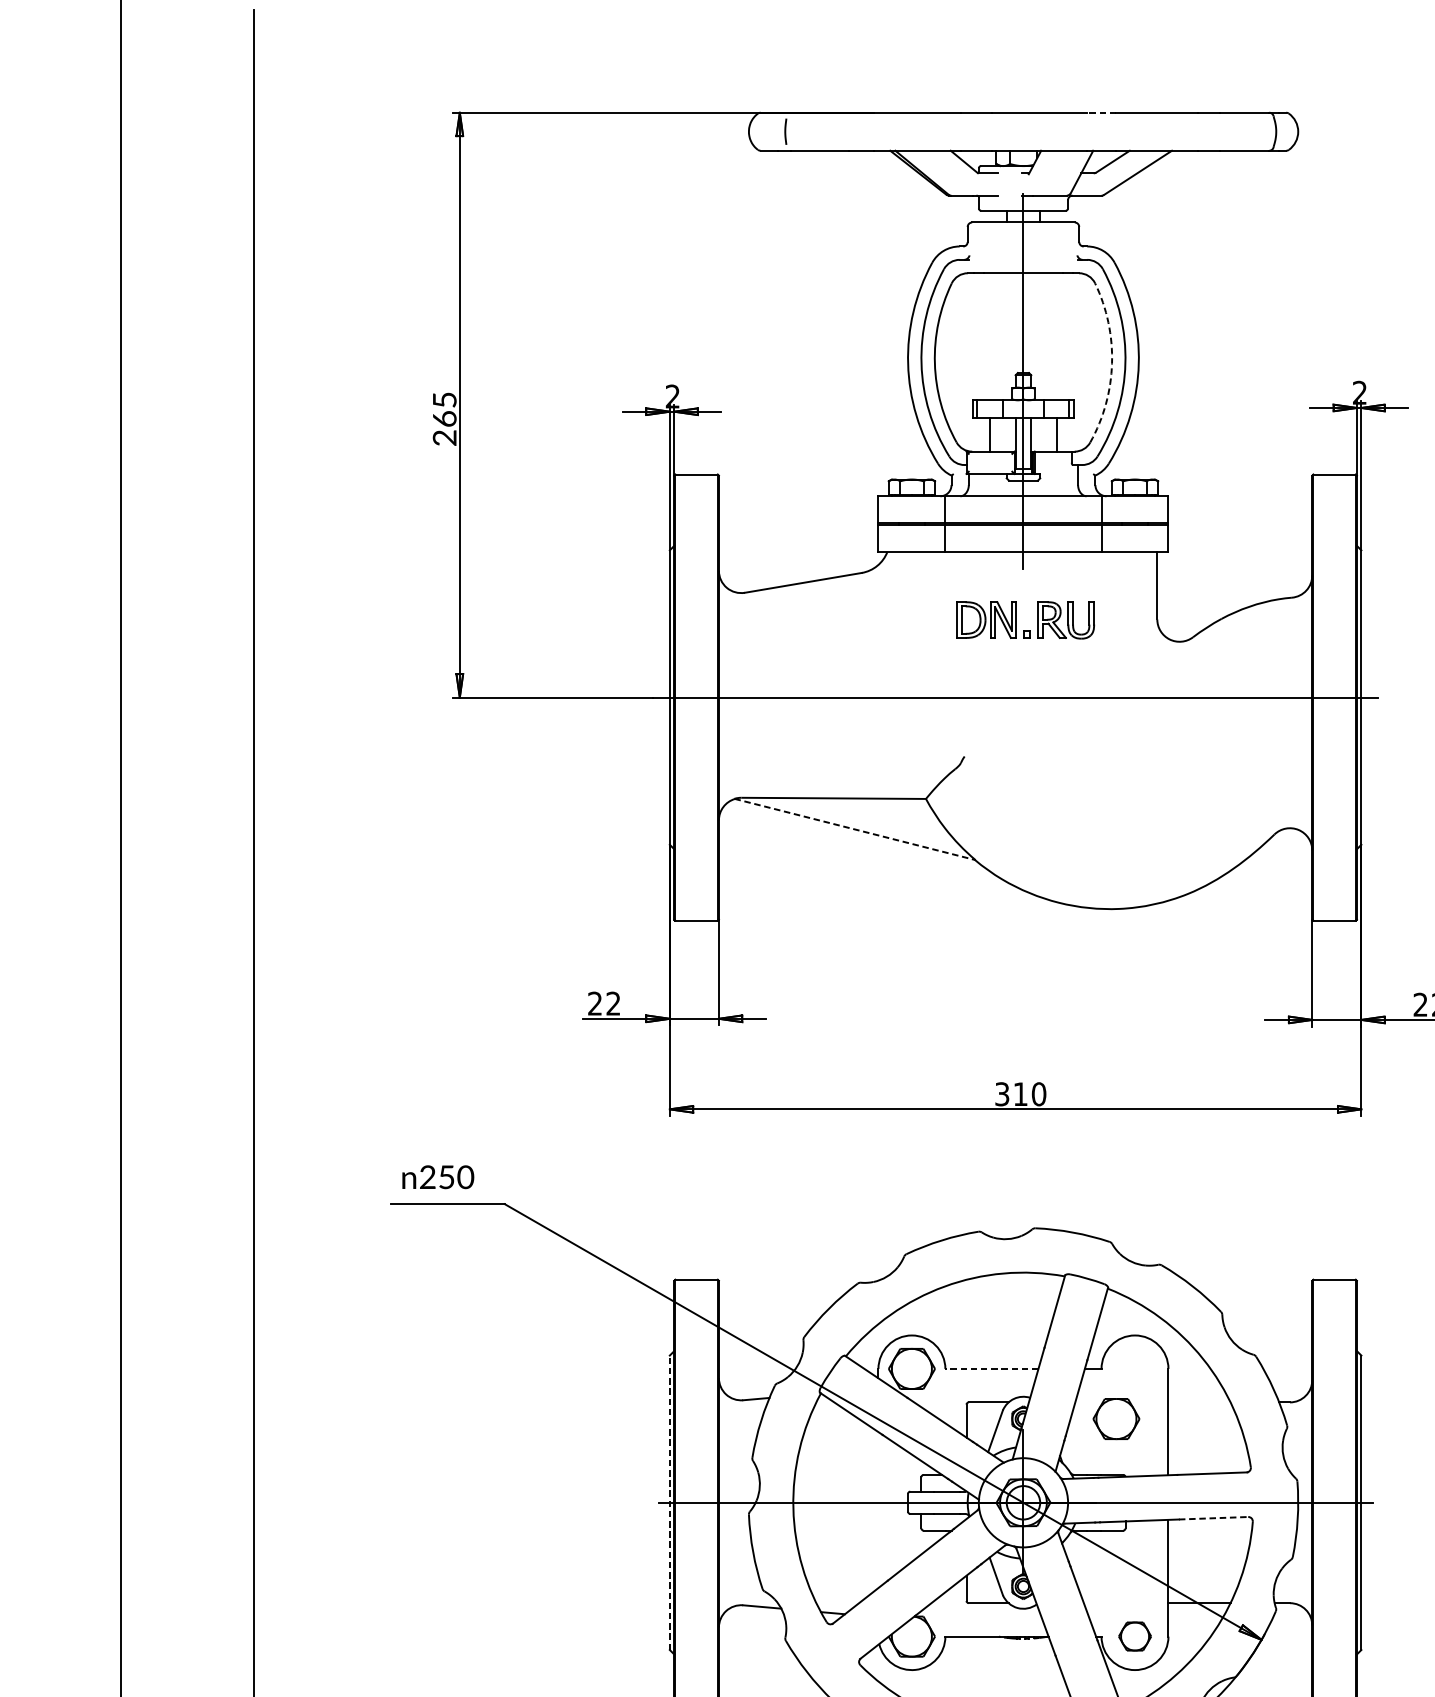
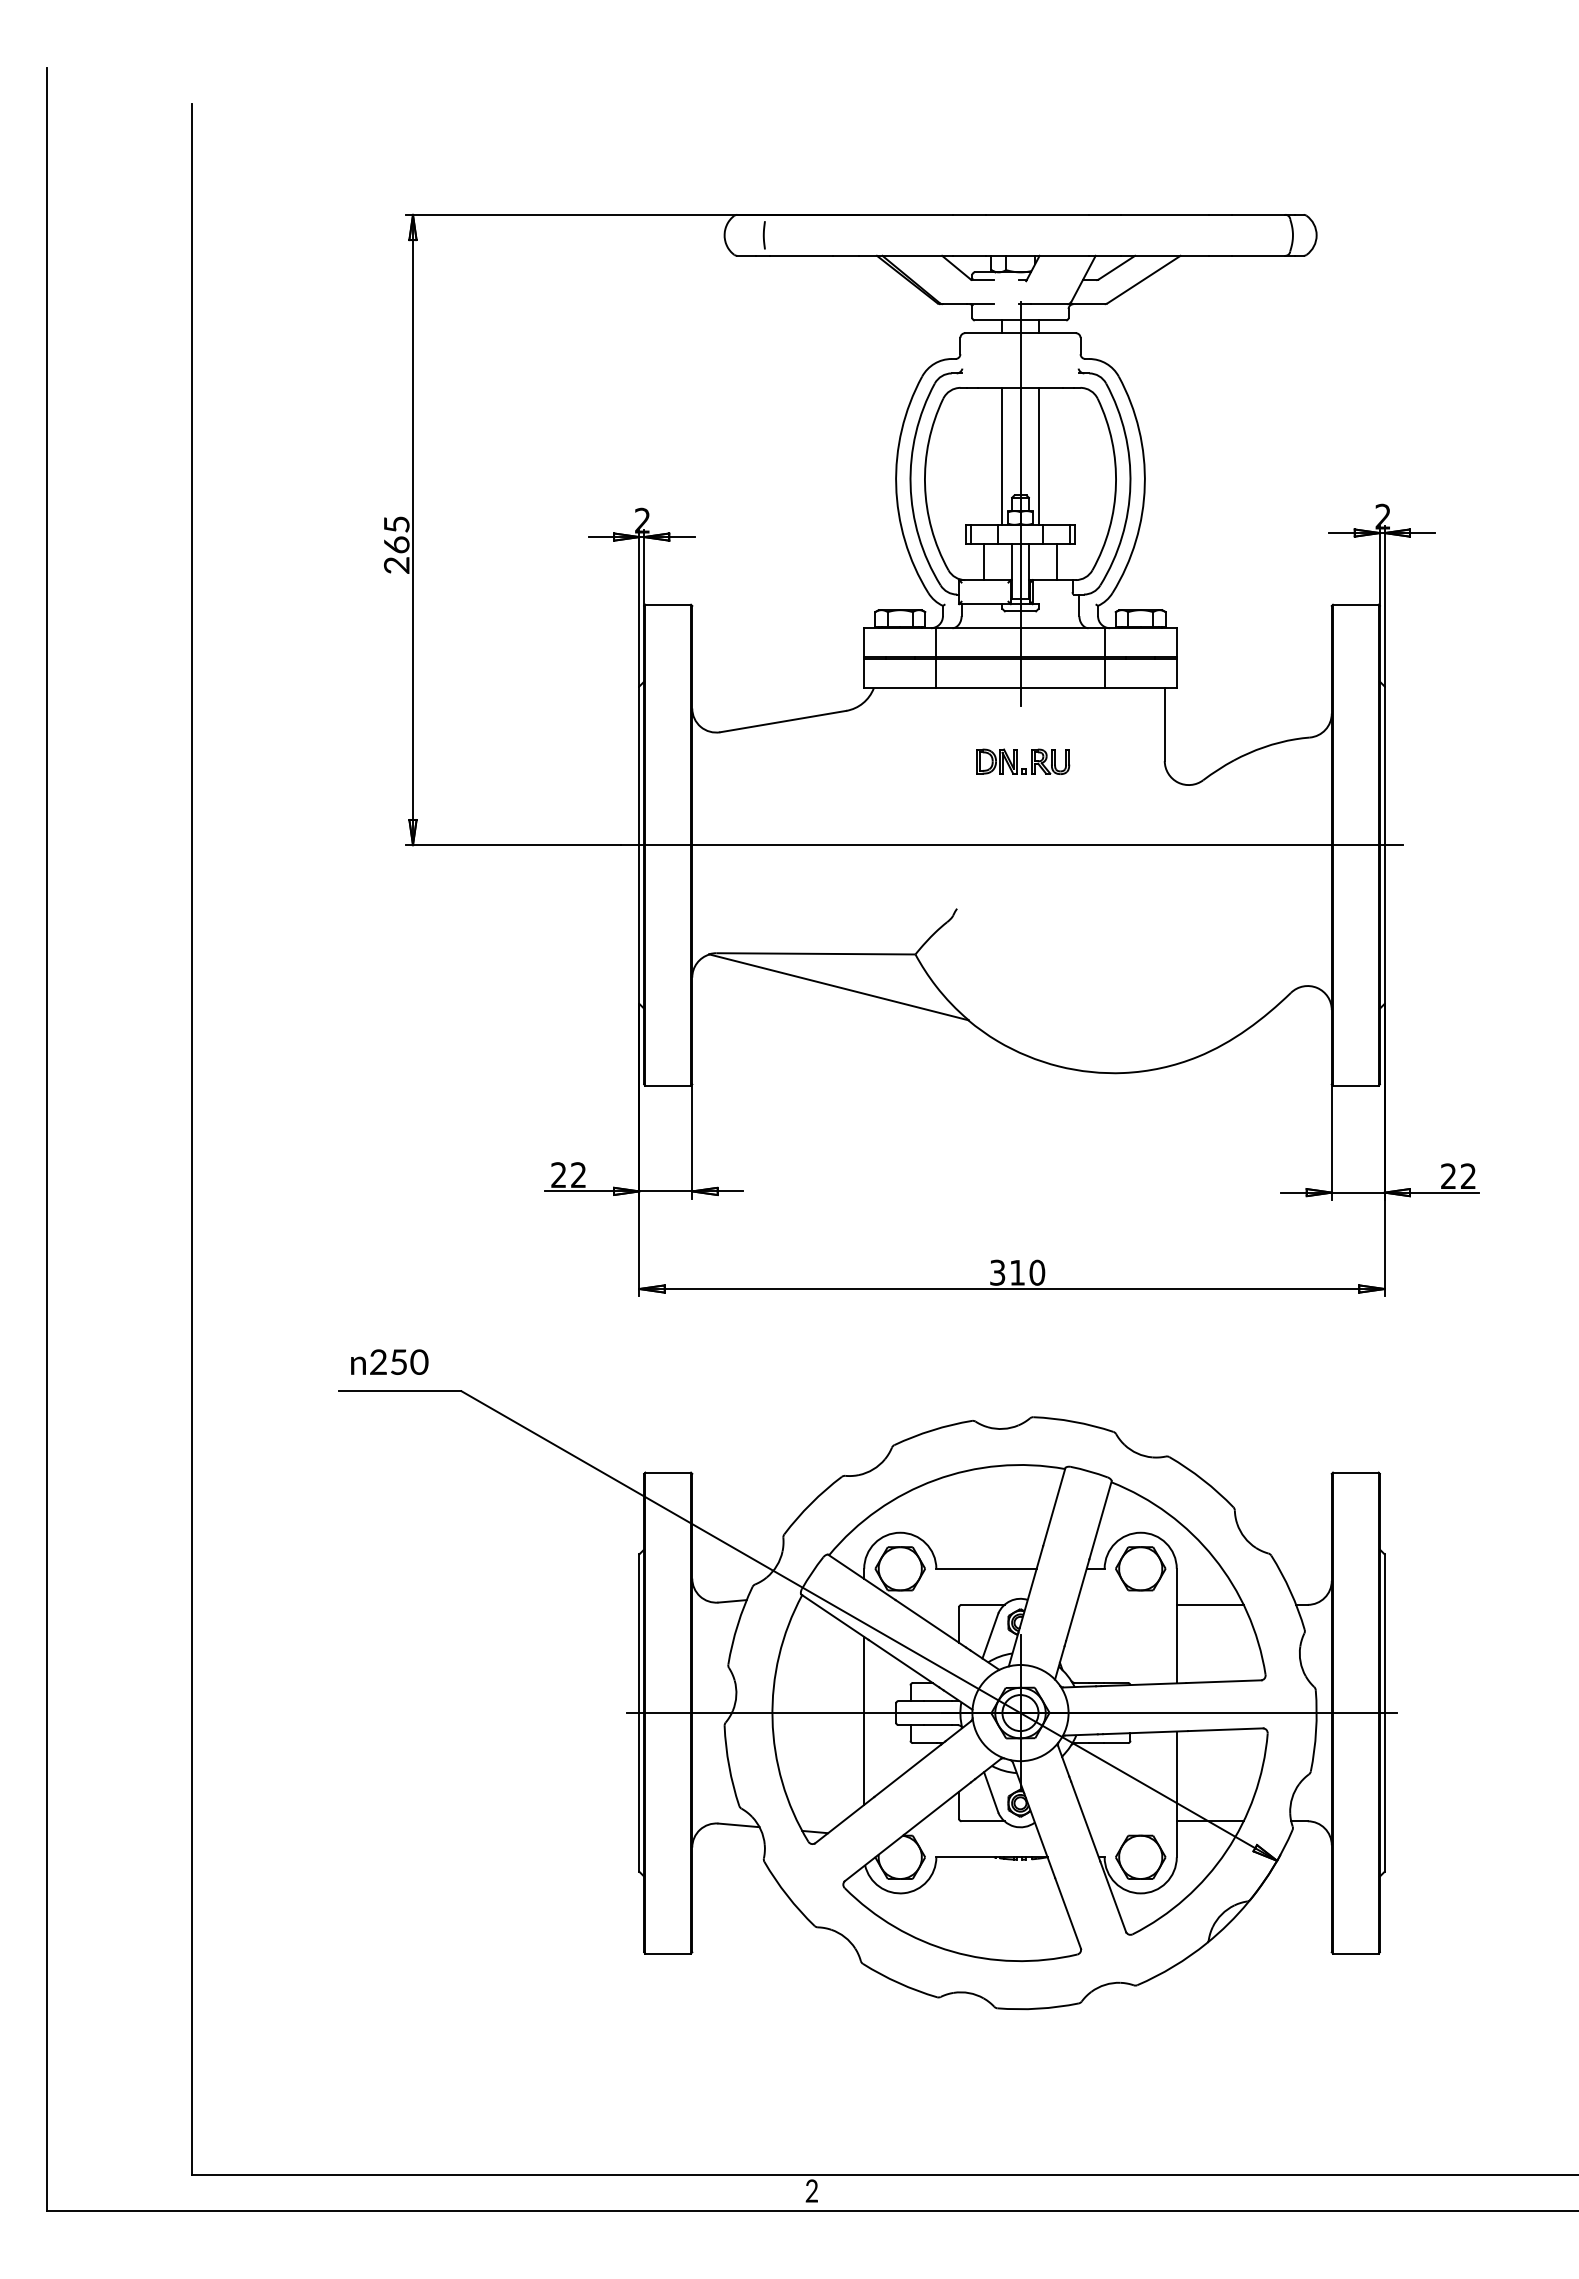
line: (1101, 112) -> (1104, 214), dashed -> solid
line: (1006, 336) -> (1002, 455), added
line: (1040, 336) -> (1038, 455), added
arc: (1111, 363) -> (1115, 485), dashed -> solid
part: (1026, 619) -> (1023, 761), size x0.62
line: (855, 829) -> (839, 987), dashed -> solid
line: (991, 1368) -> (986, 1568), dashed -> solid
line: (1198, 1402) -> (1209, 1604), added
part: (1116, 1418) -> (1140, 1568), moved
line: (669, 1503) -> (639, 1713), dashed -> solid
line: (878, 1509) -> (864, 1720), added
line: (1213, 1518) -> (1225, 1729), dashed -> solid
part: (1134, 1635) -> (1140, 1856), size x1.43

